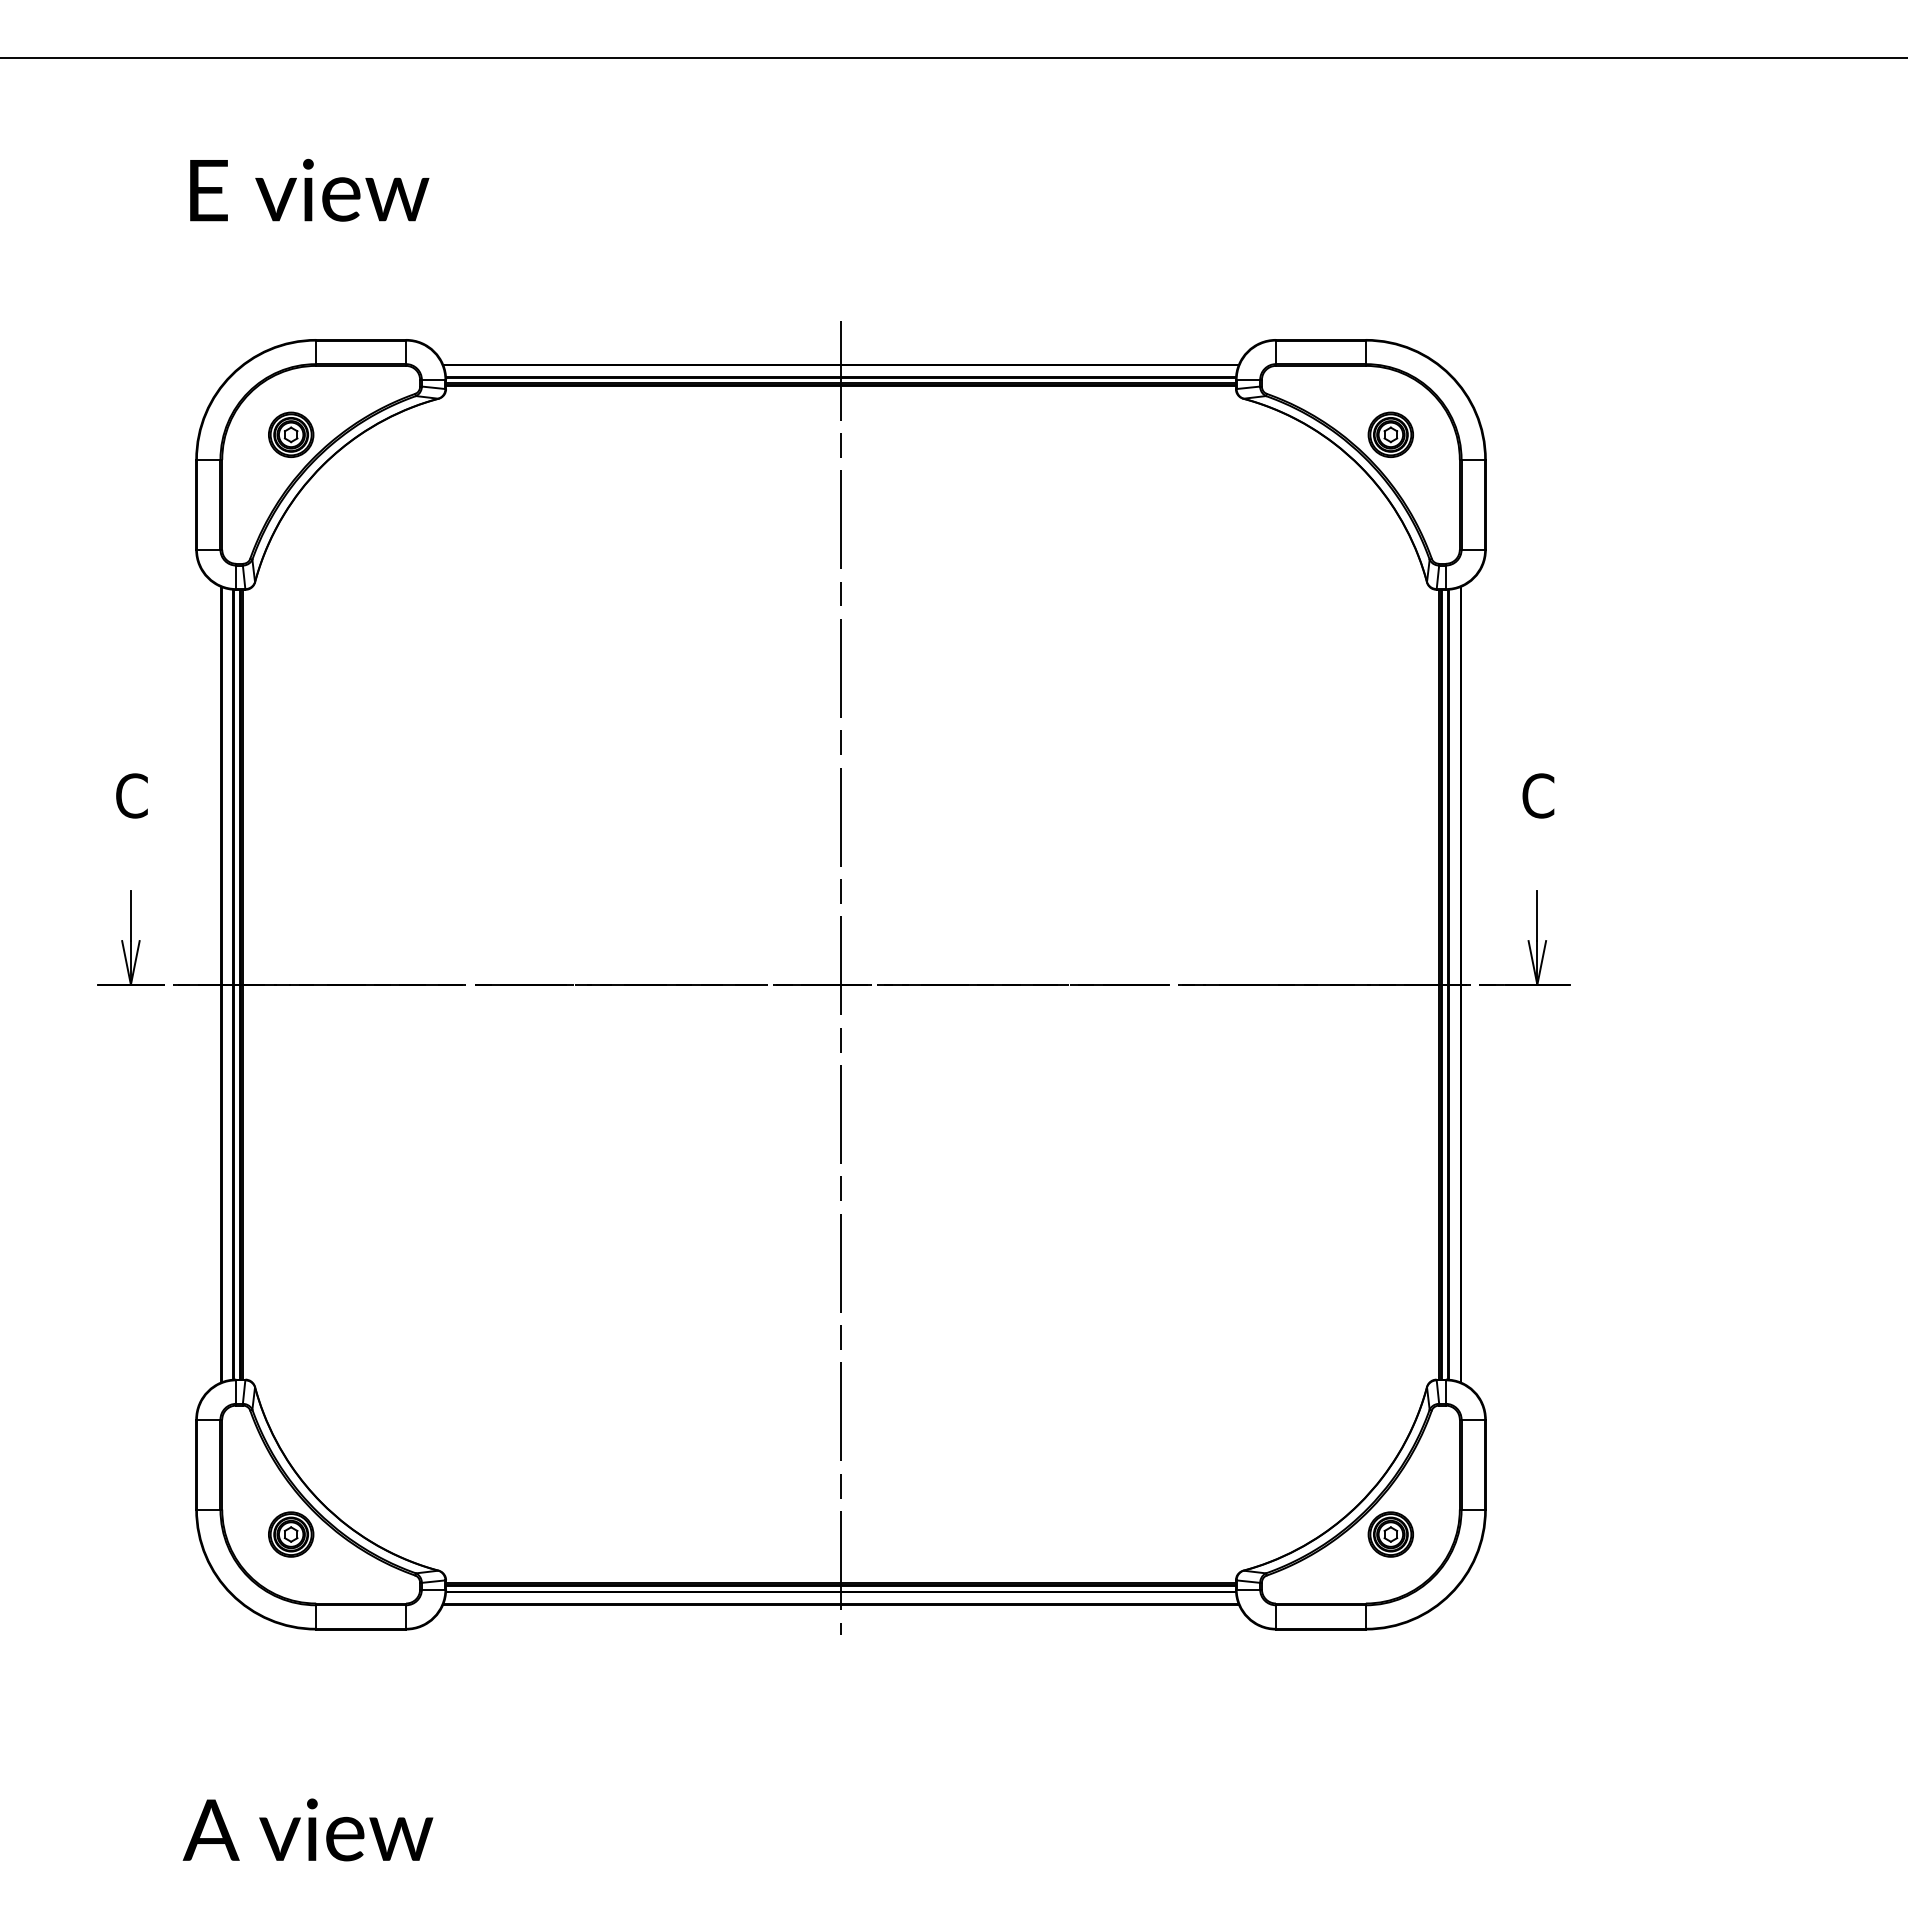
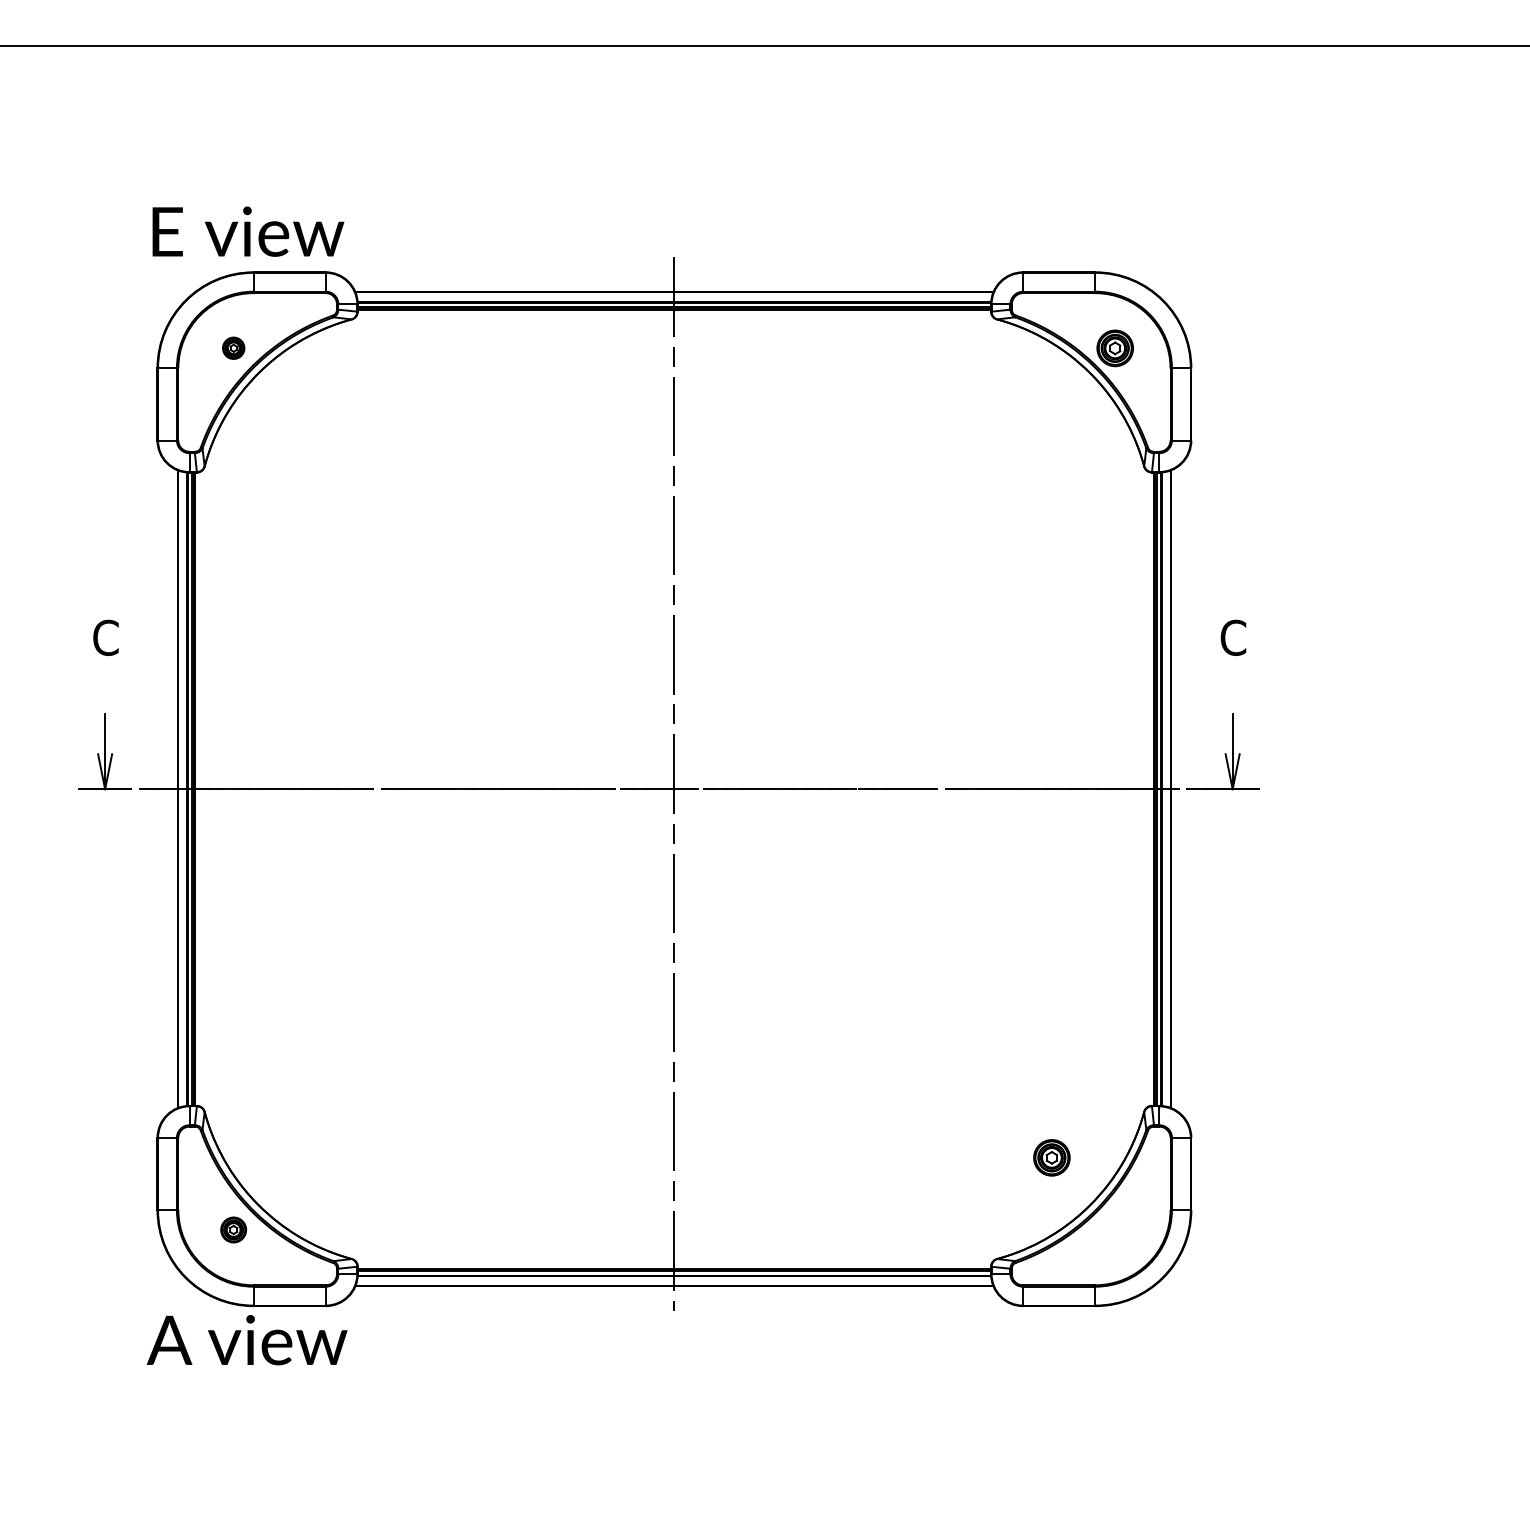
text: (309, 189) -> (248, 231), moved
part: (291, 434) -> (233, 348), size x0.6
part: (291, 1534) -> (233, 1229), size x0.7
part: (1390, 1534) -> (1051, 1157), moved
text: (307, 1829) -> (246, 1339), moved

